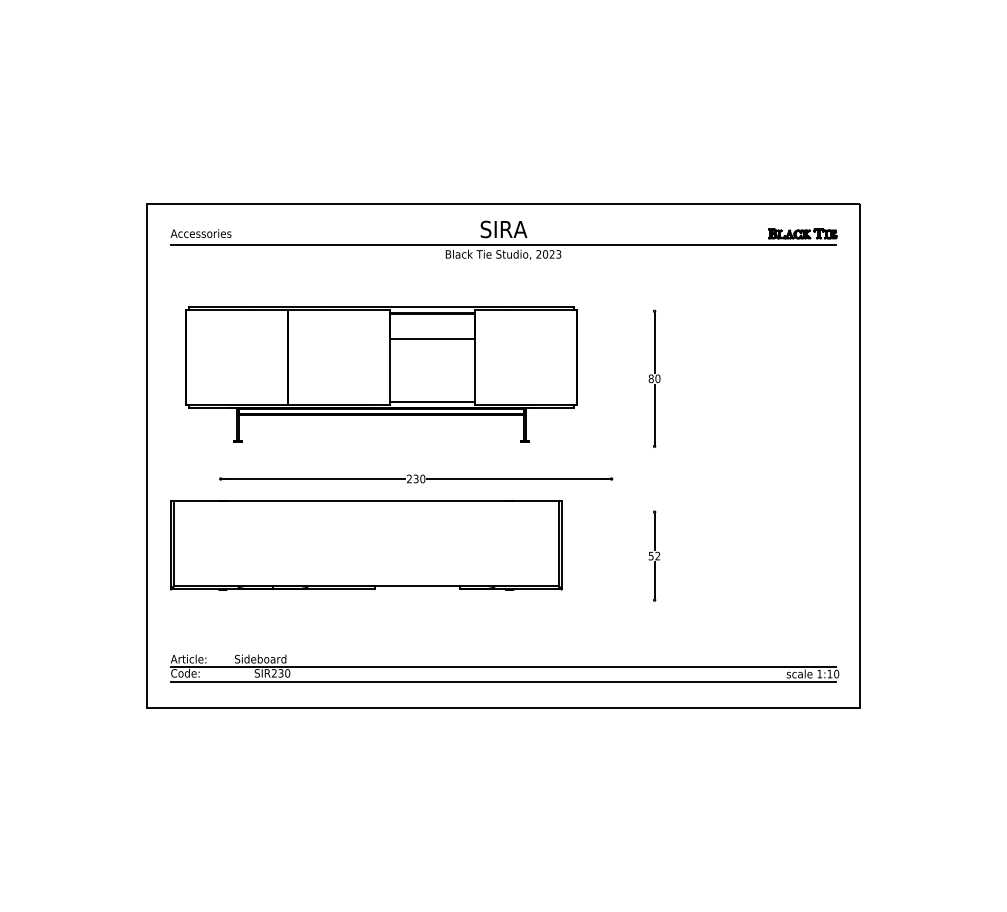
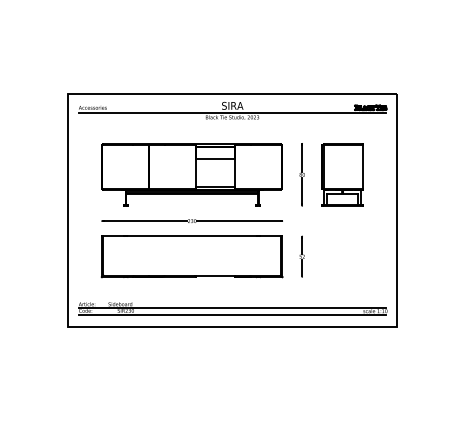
part: (380, 373) -> (191, 174), moved
part: (741, 378) -> (342, 174), added
part: (364, 544) -> (191, 256), moved

